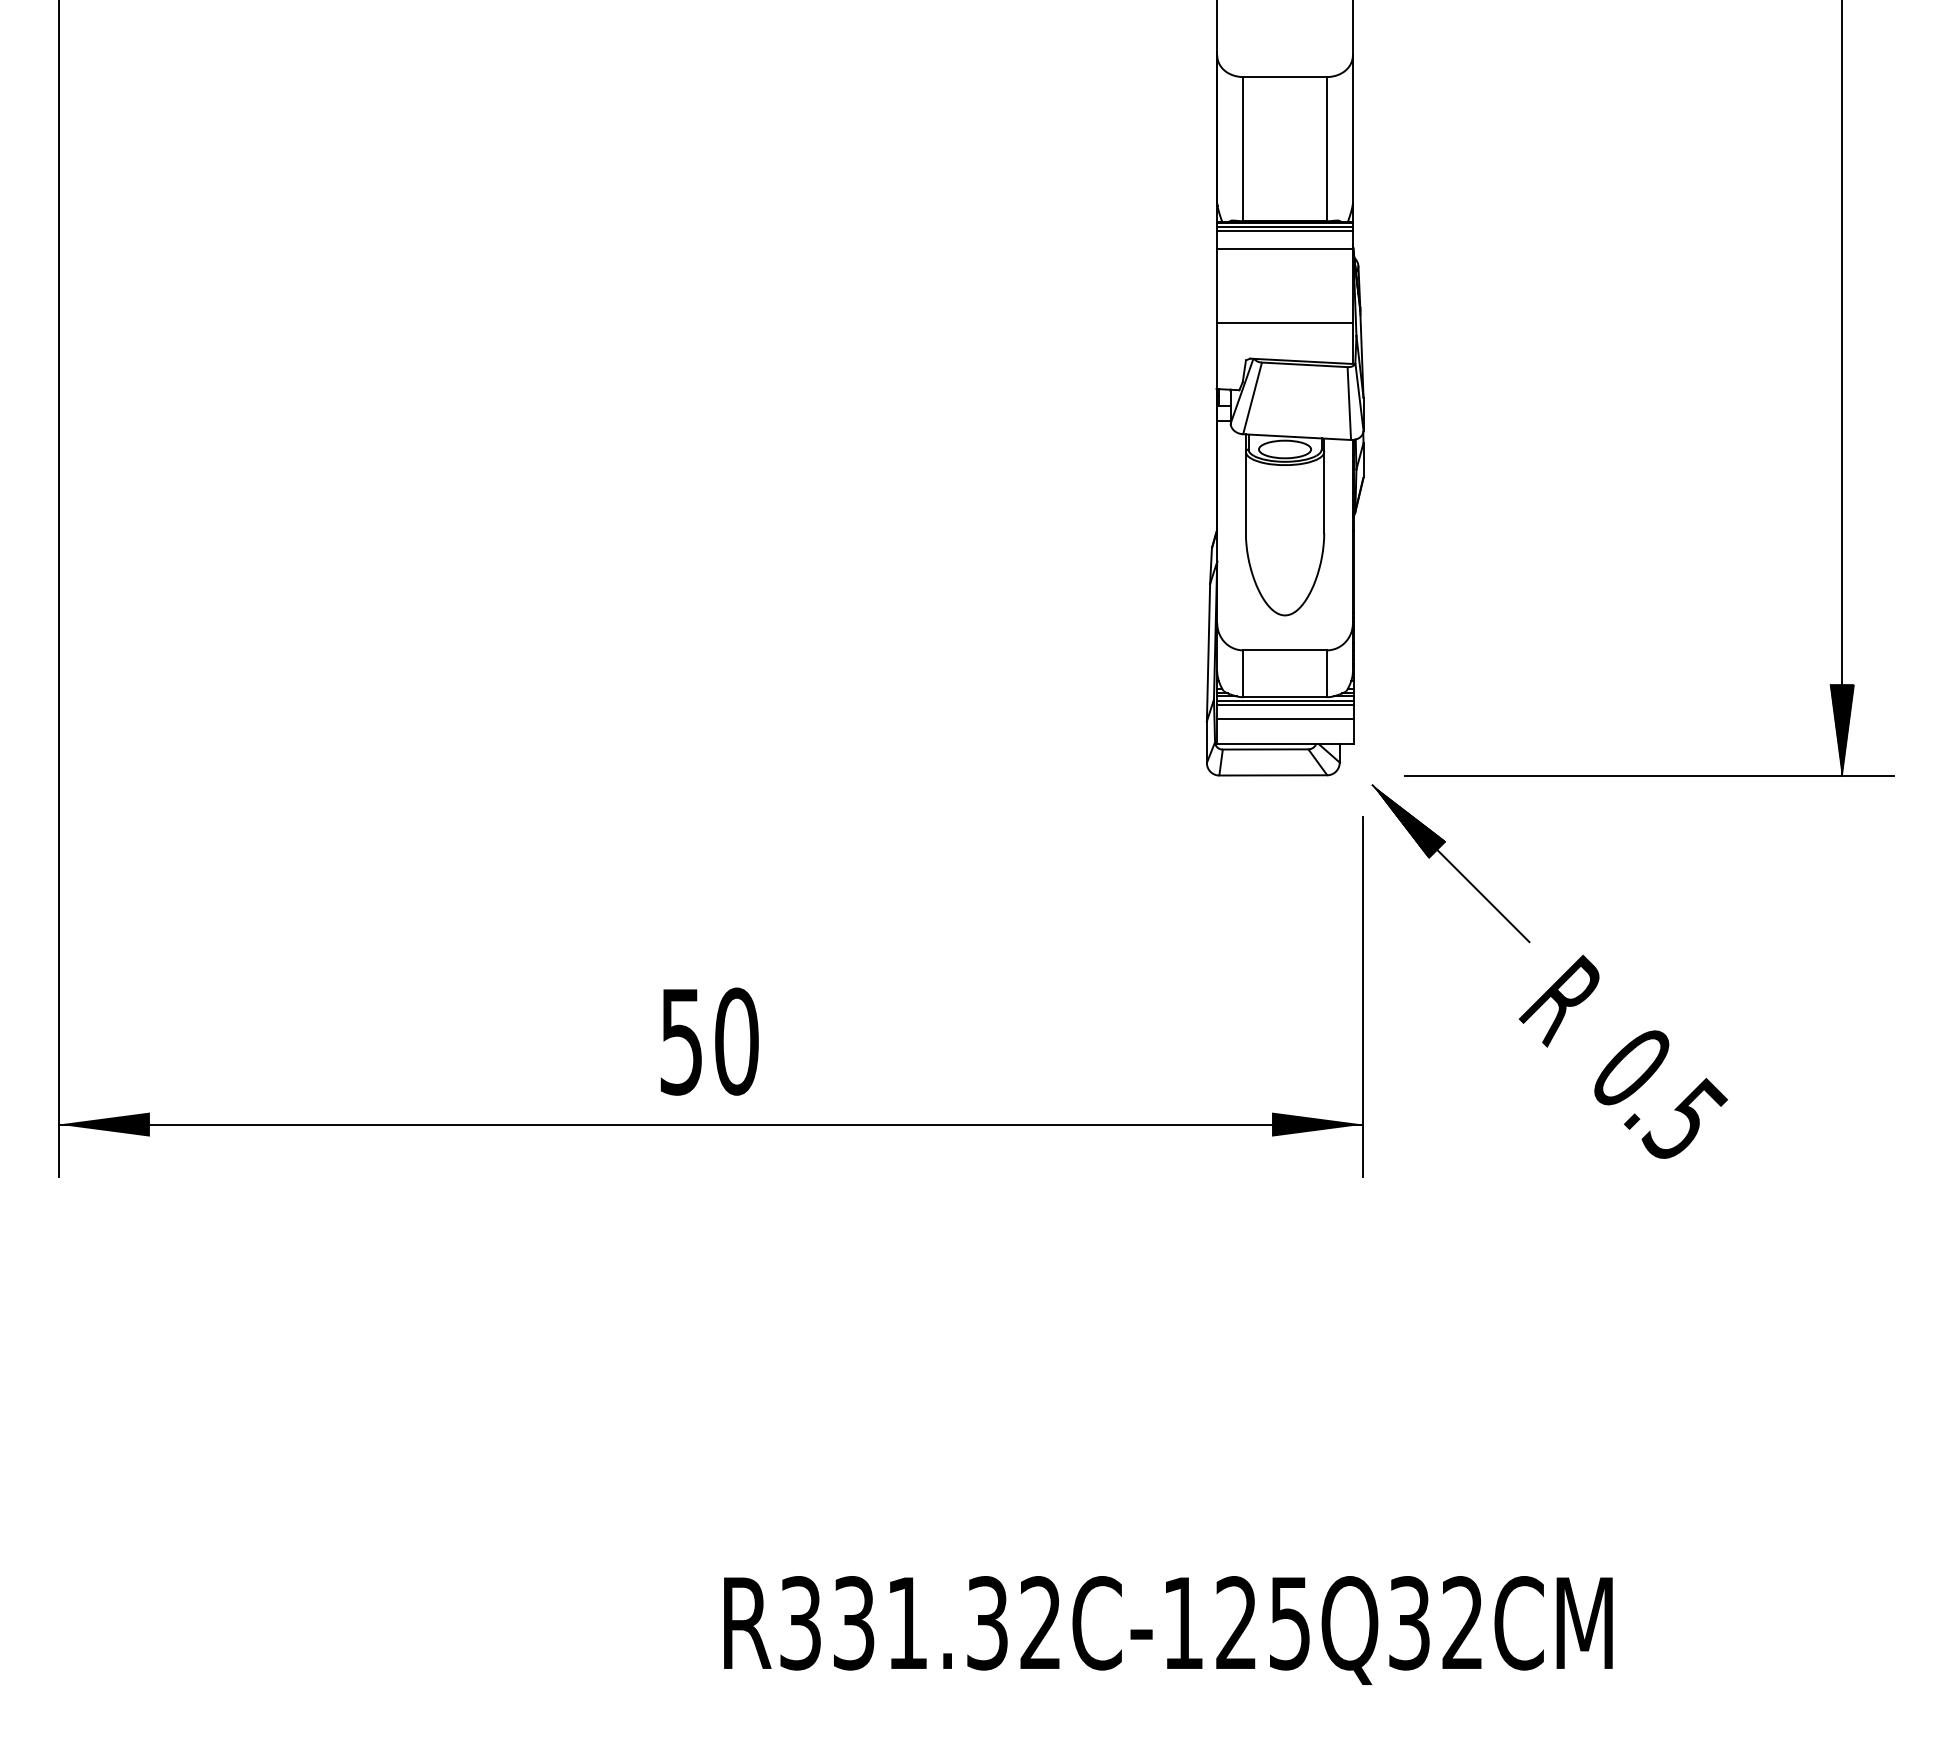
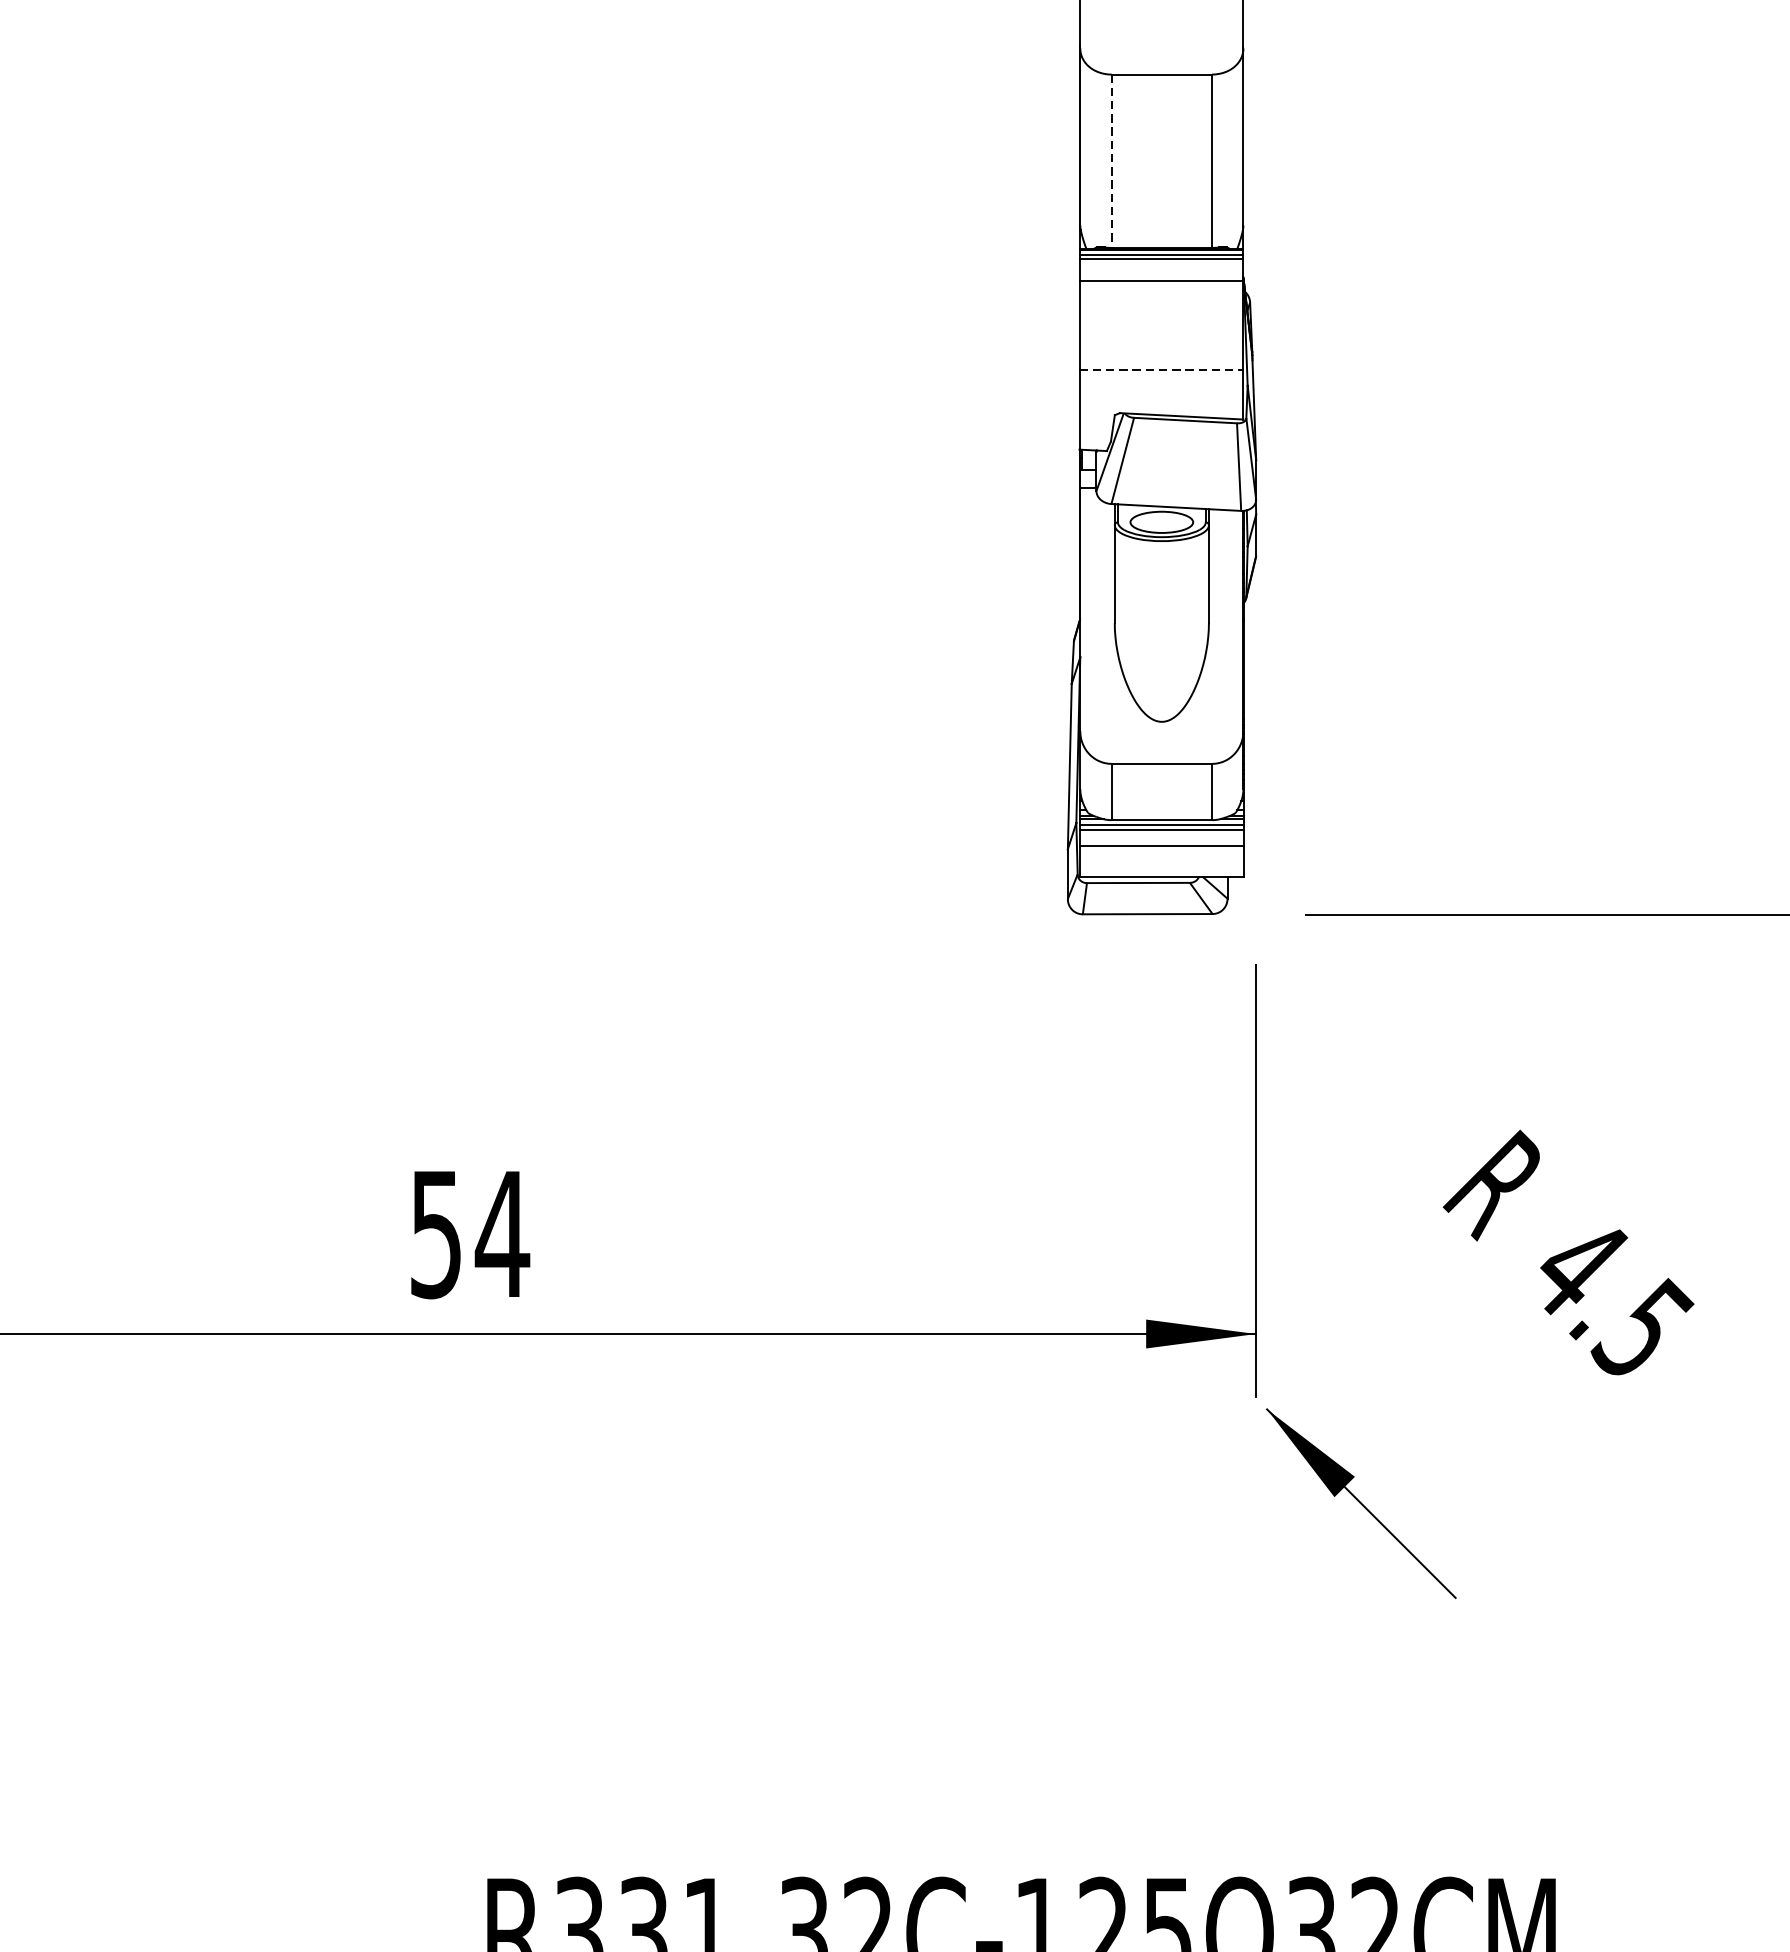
line: (1243, 149) -> (1111, 161), solid -> dashed
line: (1285, 323) -> (1162, 370), solid -> dashed
part: (1450, 863) -> (1360, 1503), moved
text: (736, 1041) -> (502, 1234), 50 -> 54
text: (1633, 1069) -> (1580, 1267), 0.5 -> 4.5

